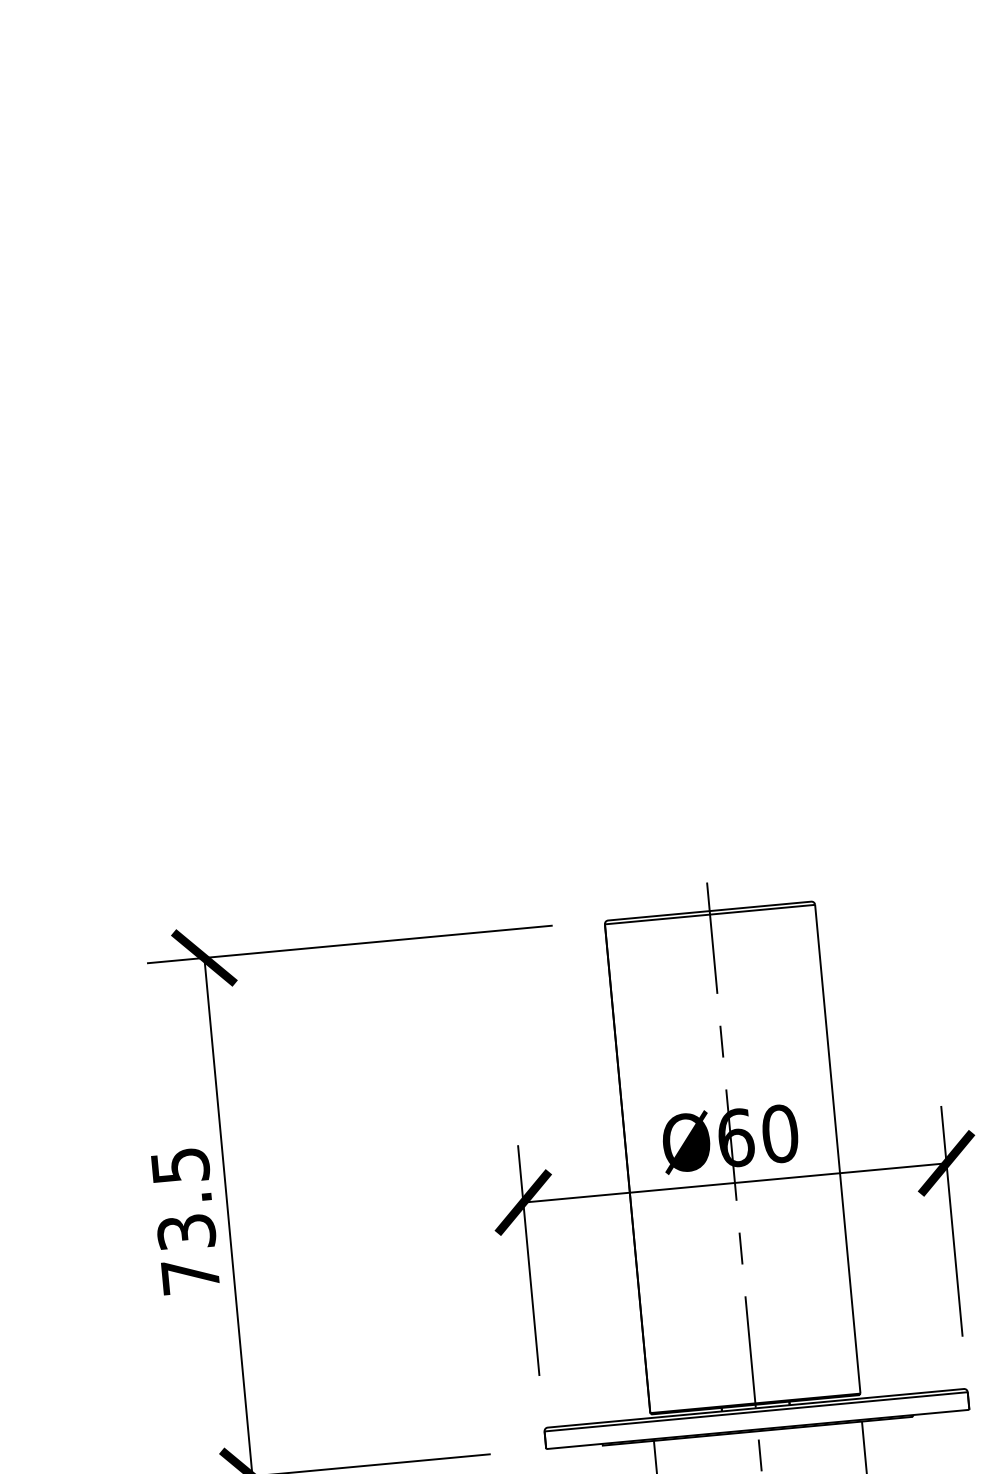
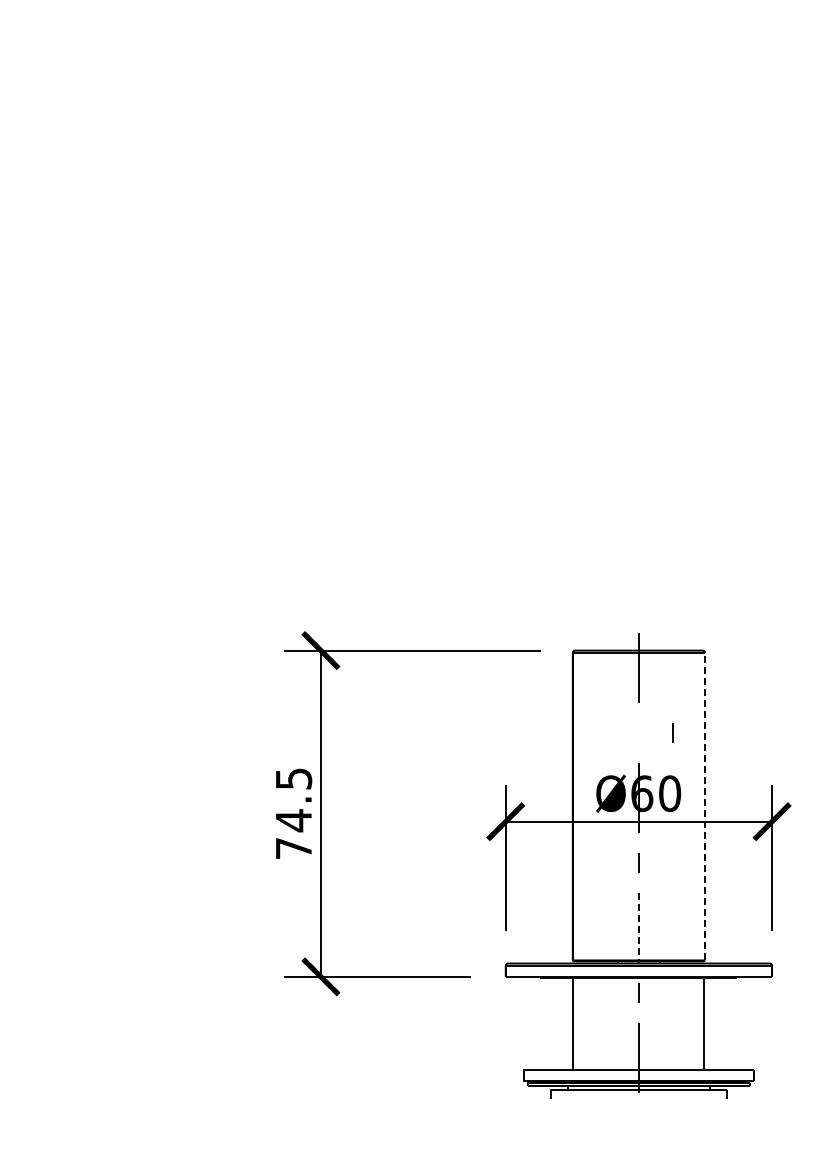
line: (721, 1041) -> (672, 732), moved
line: (838, 1148) -> (705, 806), solid -> dashed
text: (185, 1231) -> (293, 820), 73.5 -> 74.5
line: (750, 1352) -> (638, 928), solid -> dashed

